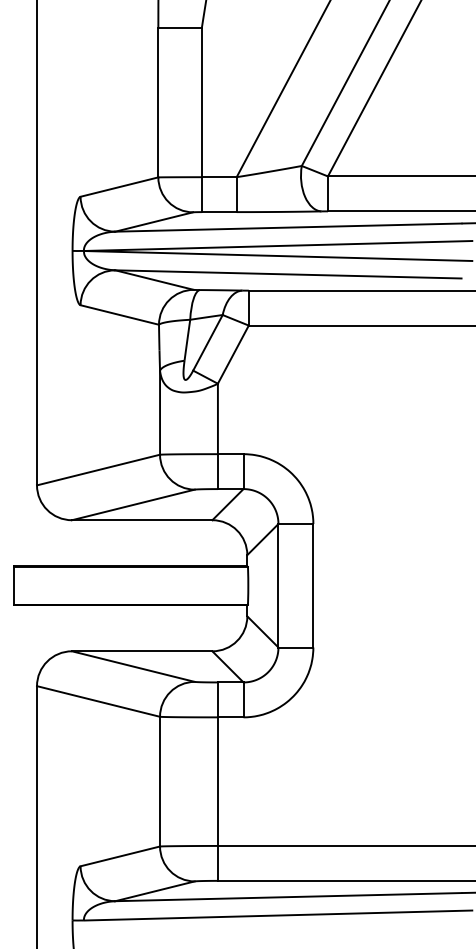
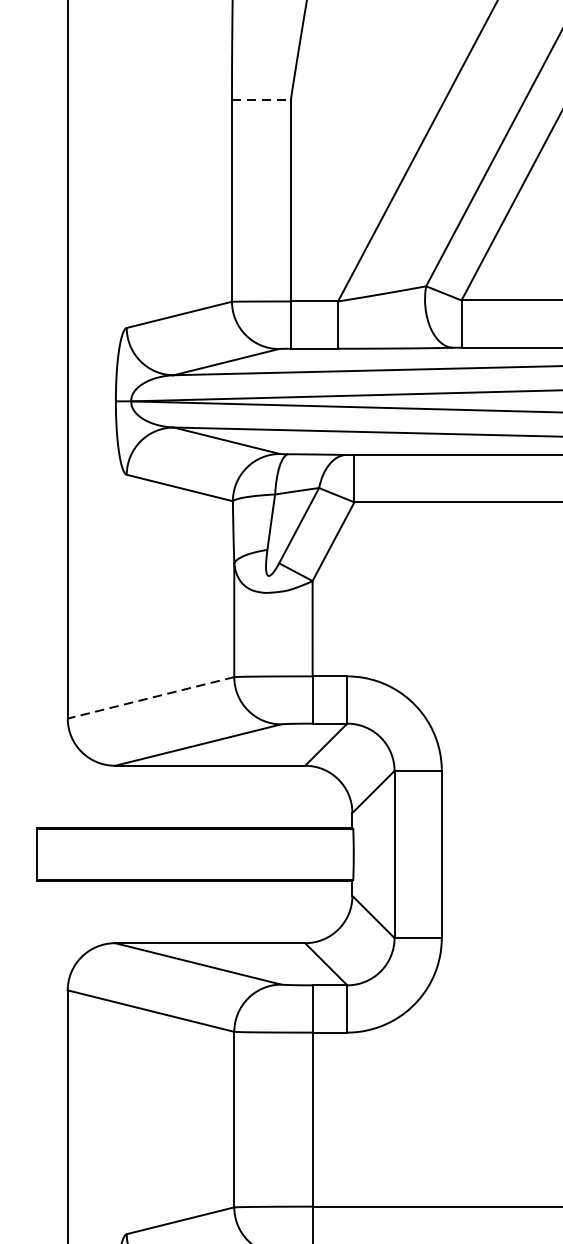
line: (180, 28) -> (261, 100), solid -> dashed
line: (98, 470) -> (150, 698), solid -> dashed

